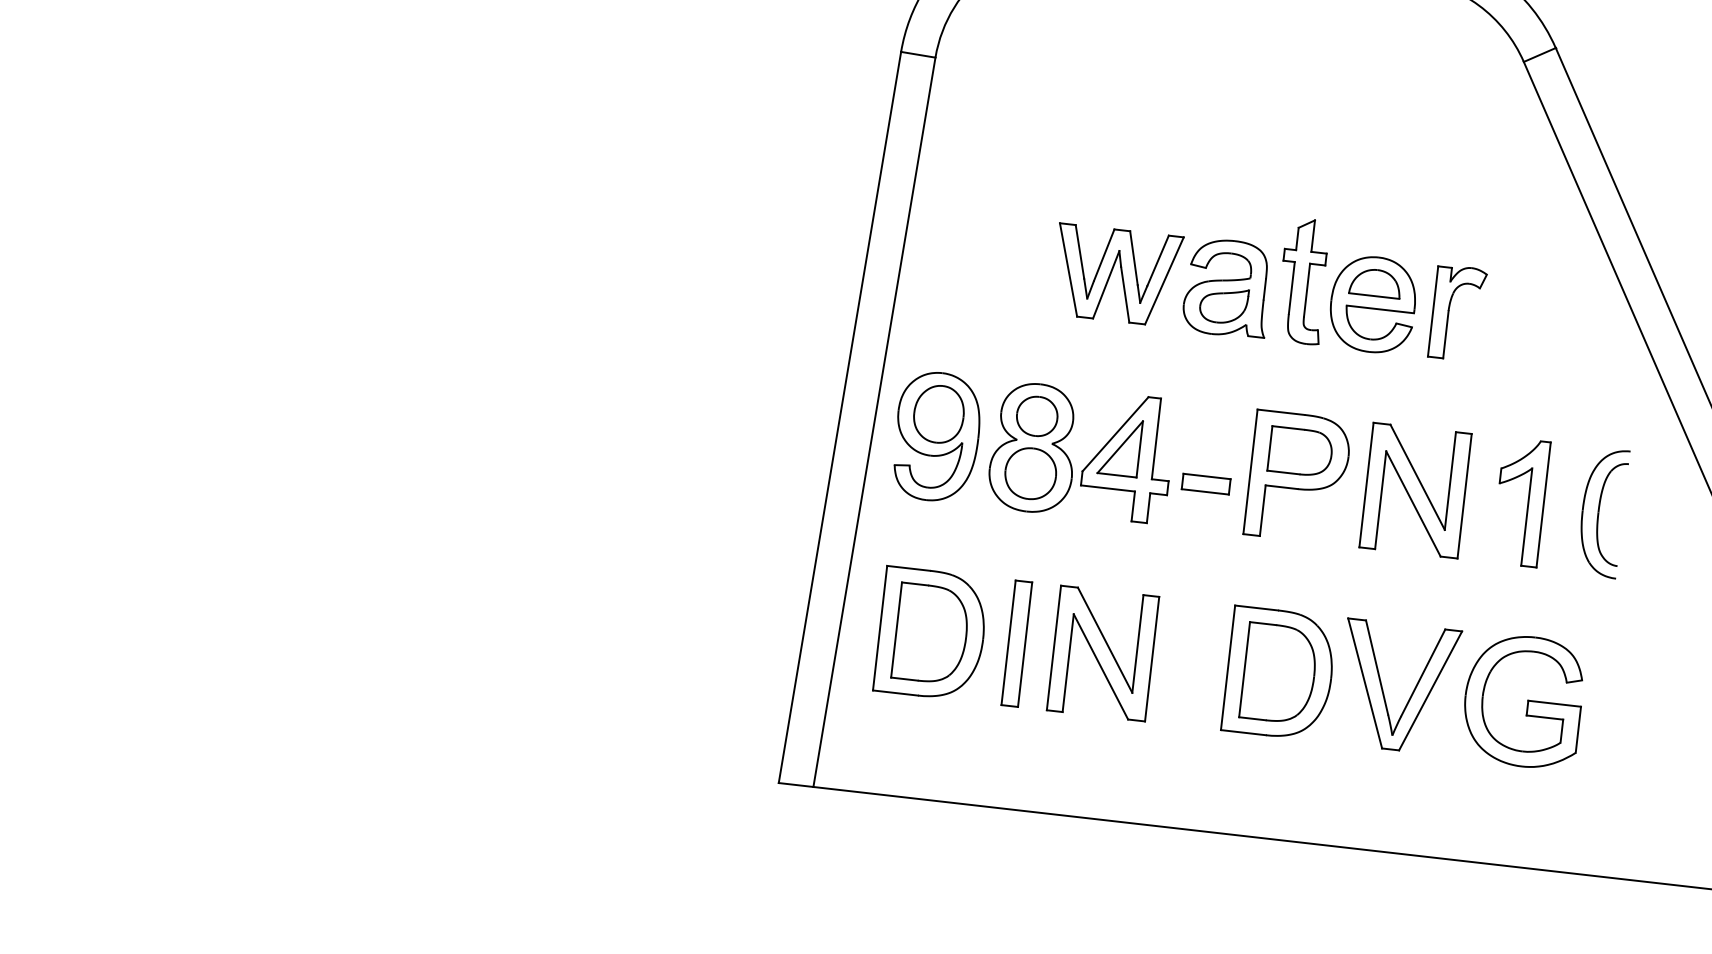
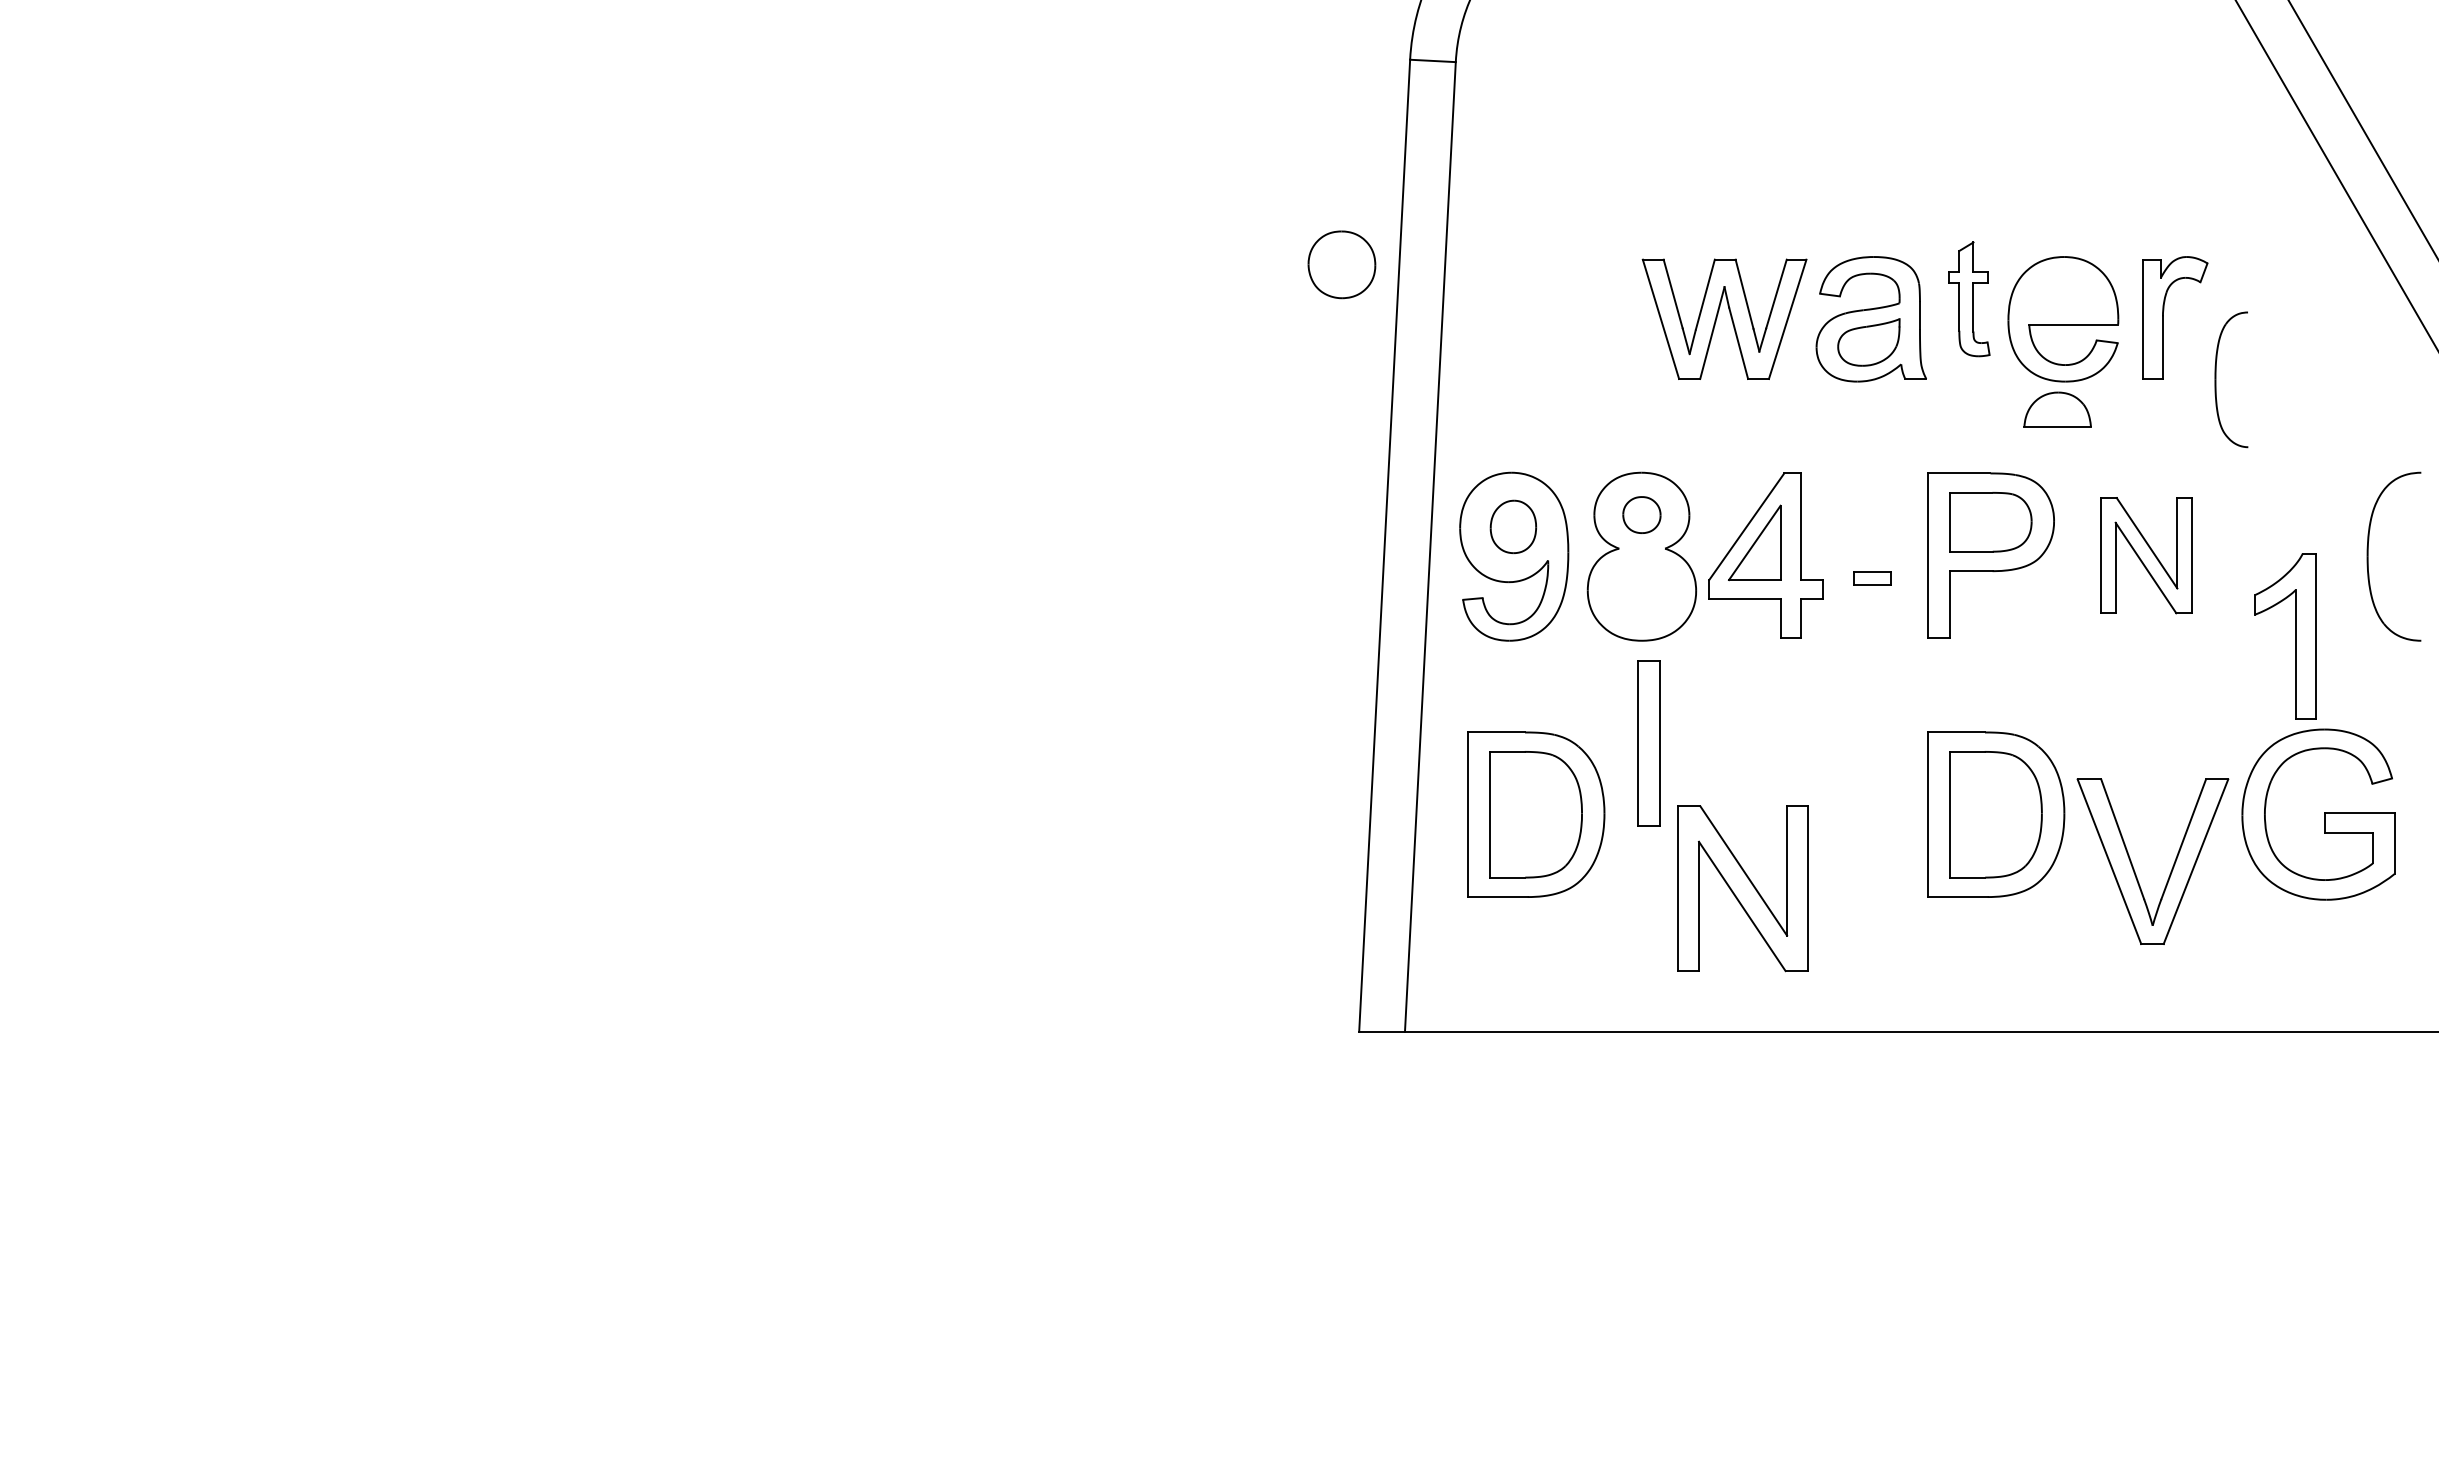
part: (1303, 281) -> (1969, 299), size x0.7
part: (1375, 282) -> (2057, 409), moved
part: (939, 413) -> (1513, 526), size x0.7
part: (1036, 415) -> (1641, 514), size x0.7
part: (1030, 473) -> (1341, 264), moved
part: (1206, 484) -> (1872, 578), size x0.6
part: (1415, 490) -> (2146, 555), size x0.7
part: (1528, 503) -> (2295, 636), moved
part: (1599, 512) -> (2216, 379), moved
part: (1016, 643) -> (1648, 743), moved
part: (1102, 653) -> (1742, 888), moved
part: (1383, 690) -> (2134, 868), moved

